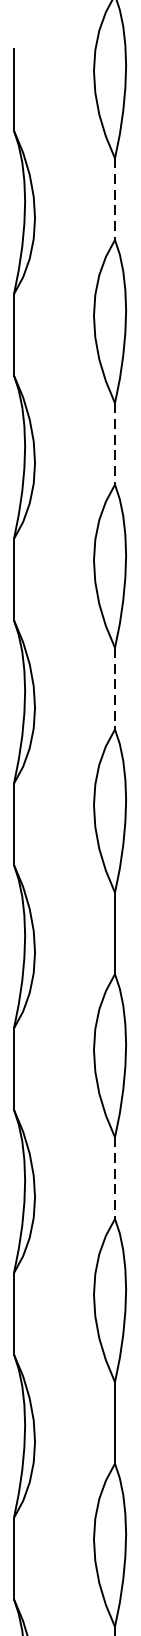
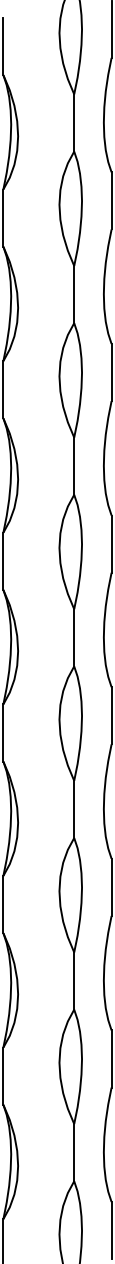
line: (115, 198) -> (74, 122), dashed -> solid
line: (115, 443) -> (74, 294), dashed -> solid
line: (115, 689) -> (74, 466), dashed -> solid
line: (115, 1178) -> (74, 809), dashed -> solid

